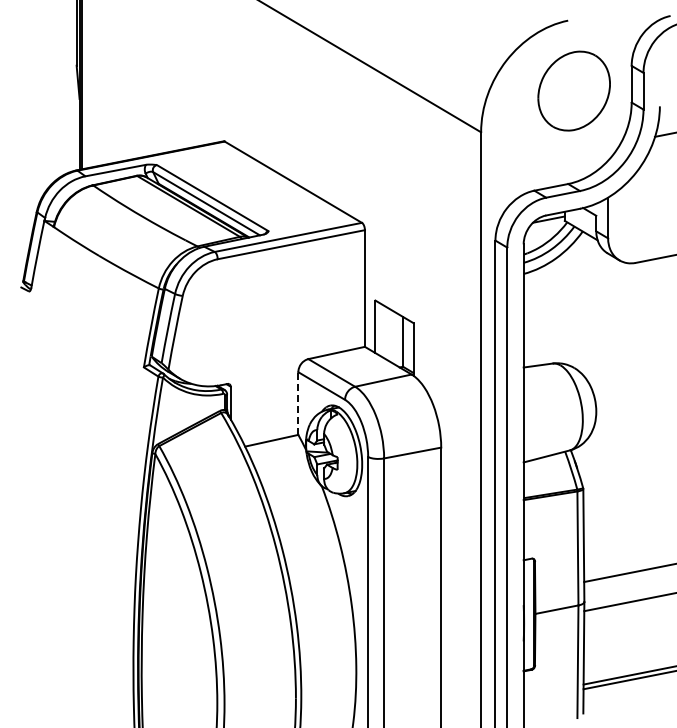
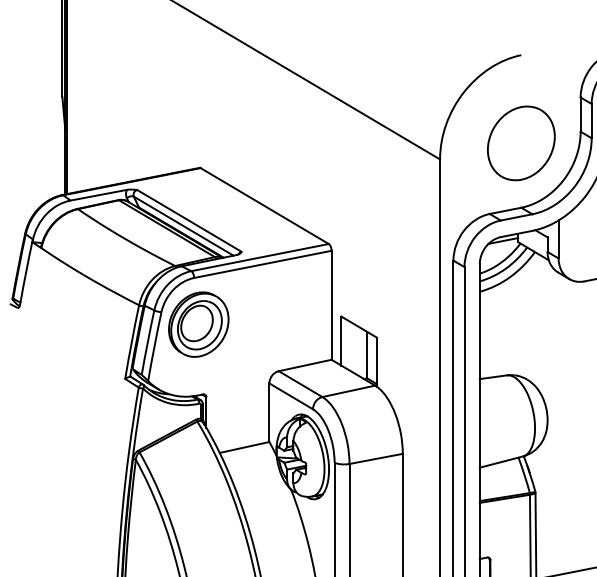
part: (573, 90) -> (520, 142), moved
part: (222, 308) -> (198, 323), added
line: (298, 403) -> (269, 412), dashed -> solid

